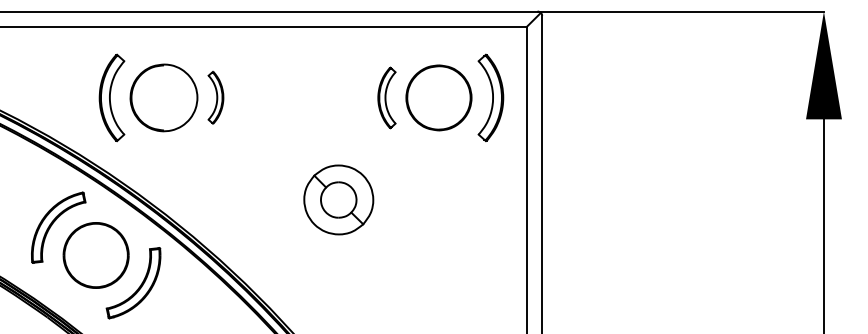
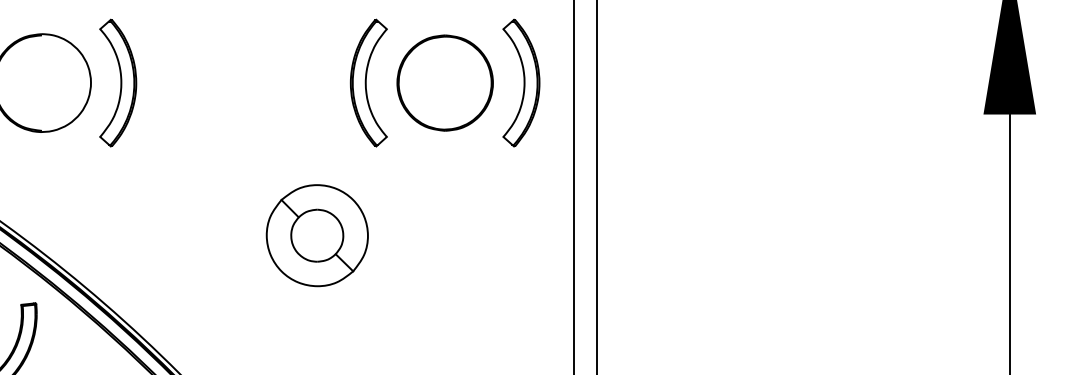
part: (215, 97) -> (117, 82), size x1.67
part: (386, 97) -> (368, 82), size x1.43
part: (338, 199) -> (316, 234), moved

